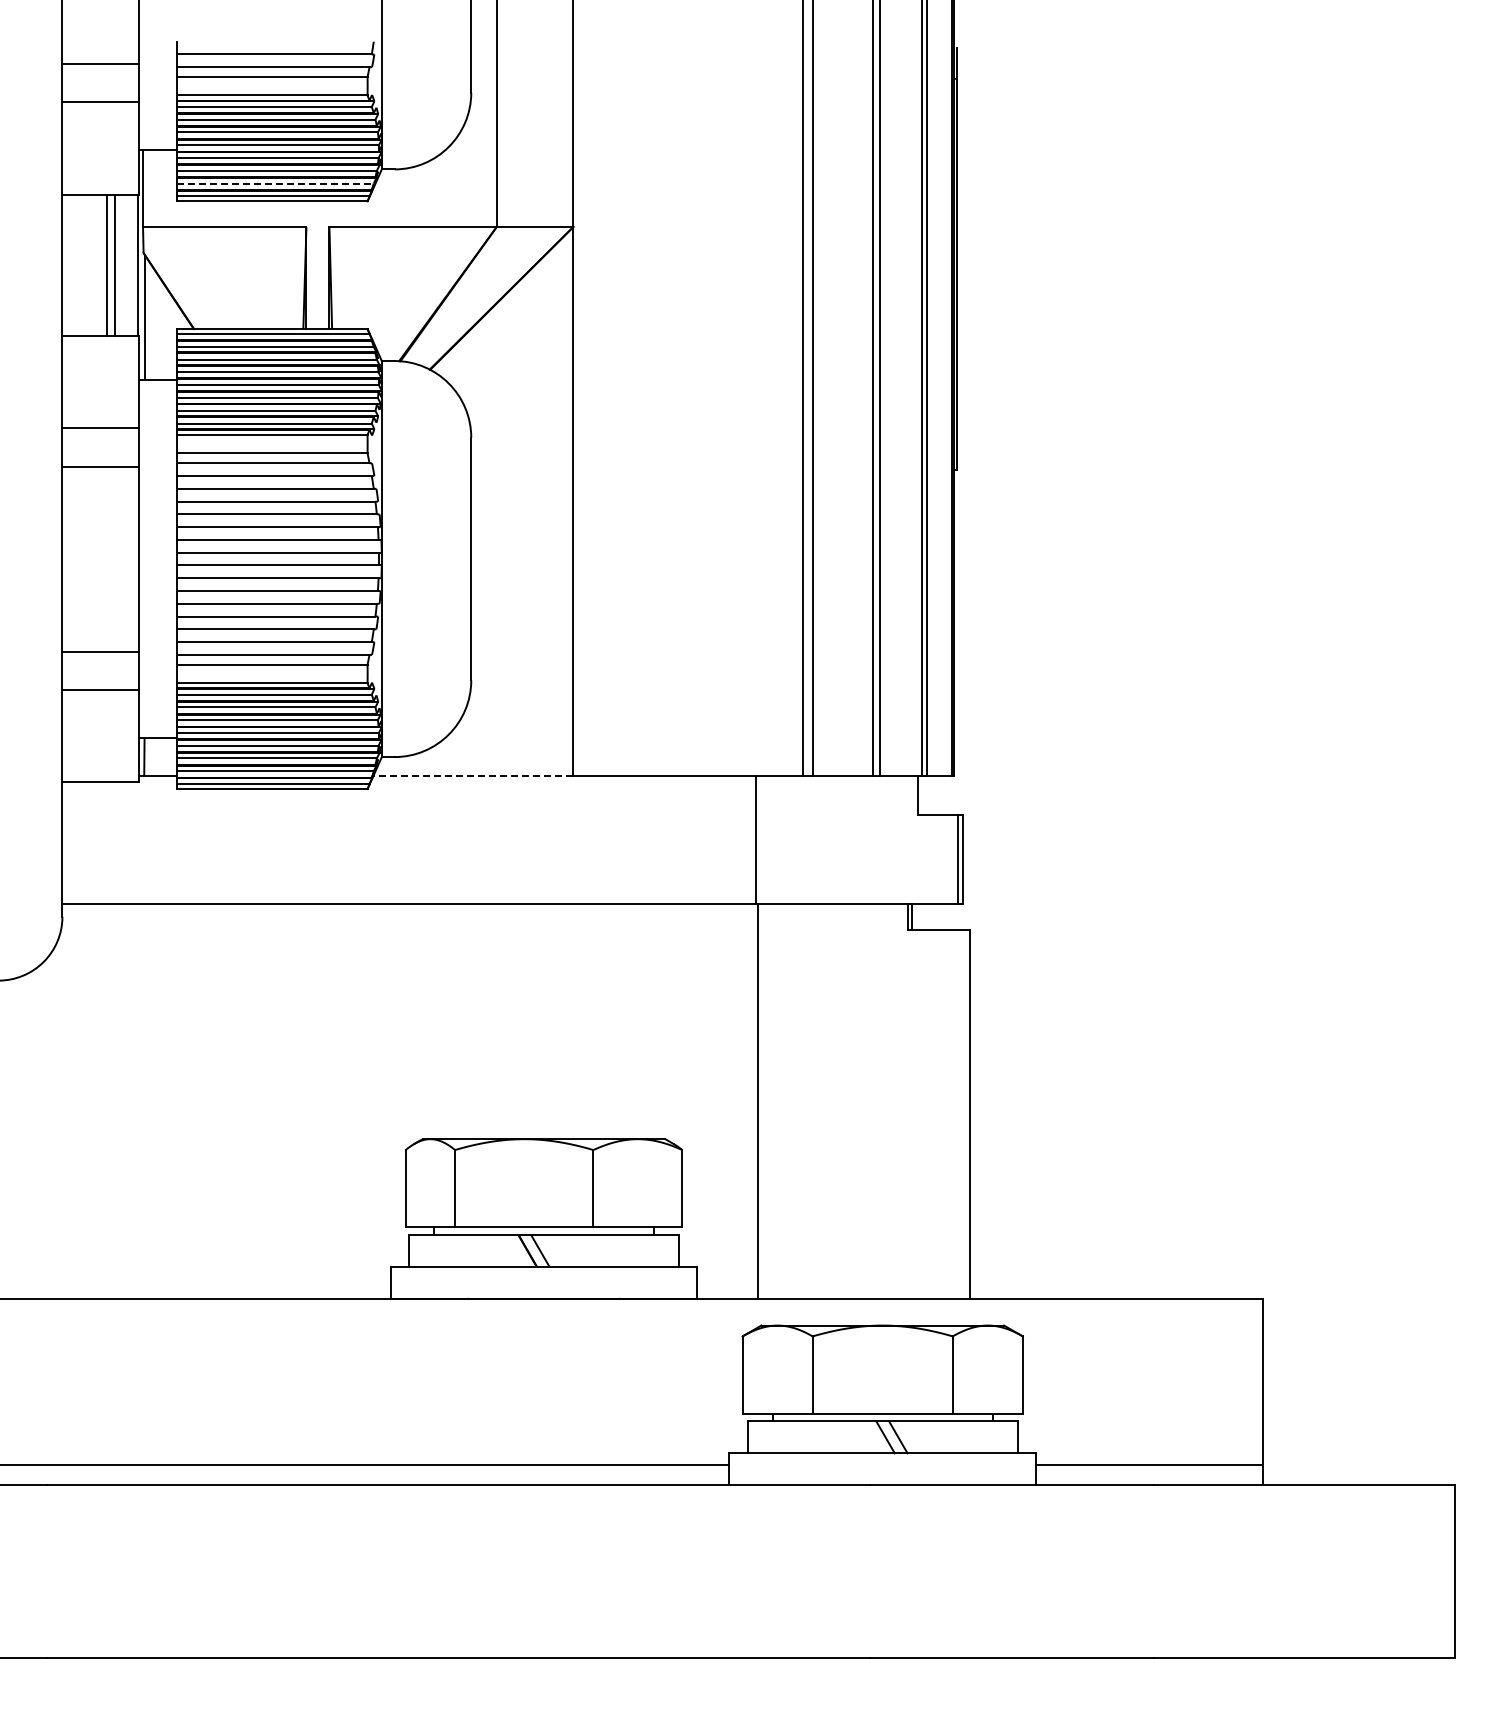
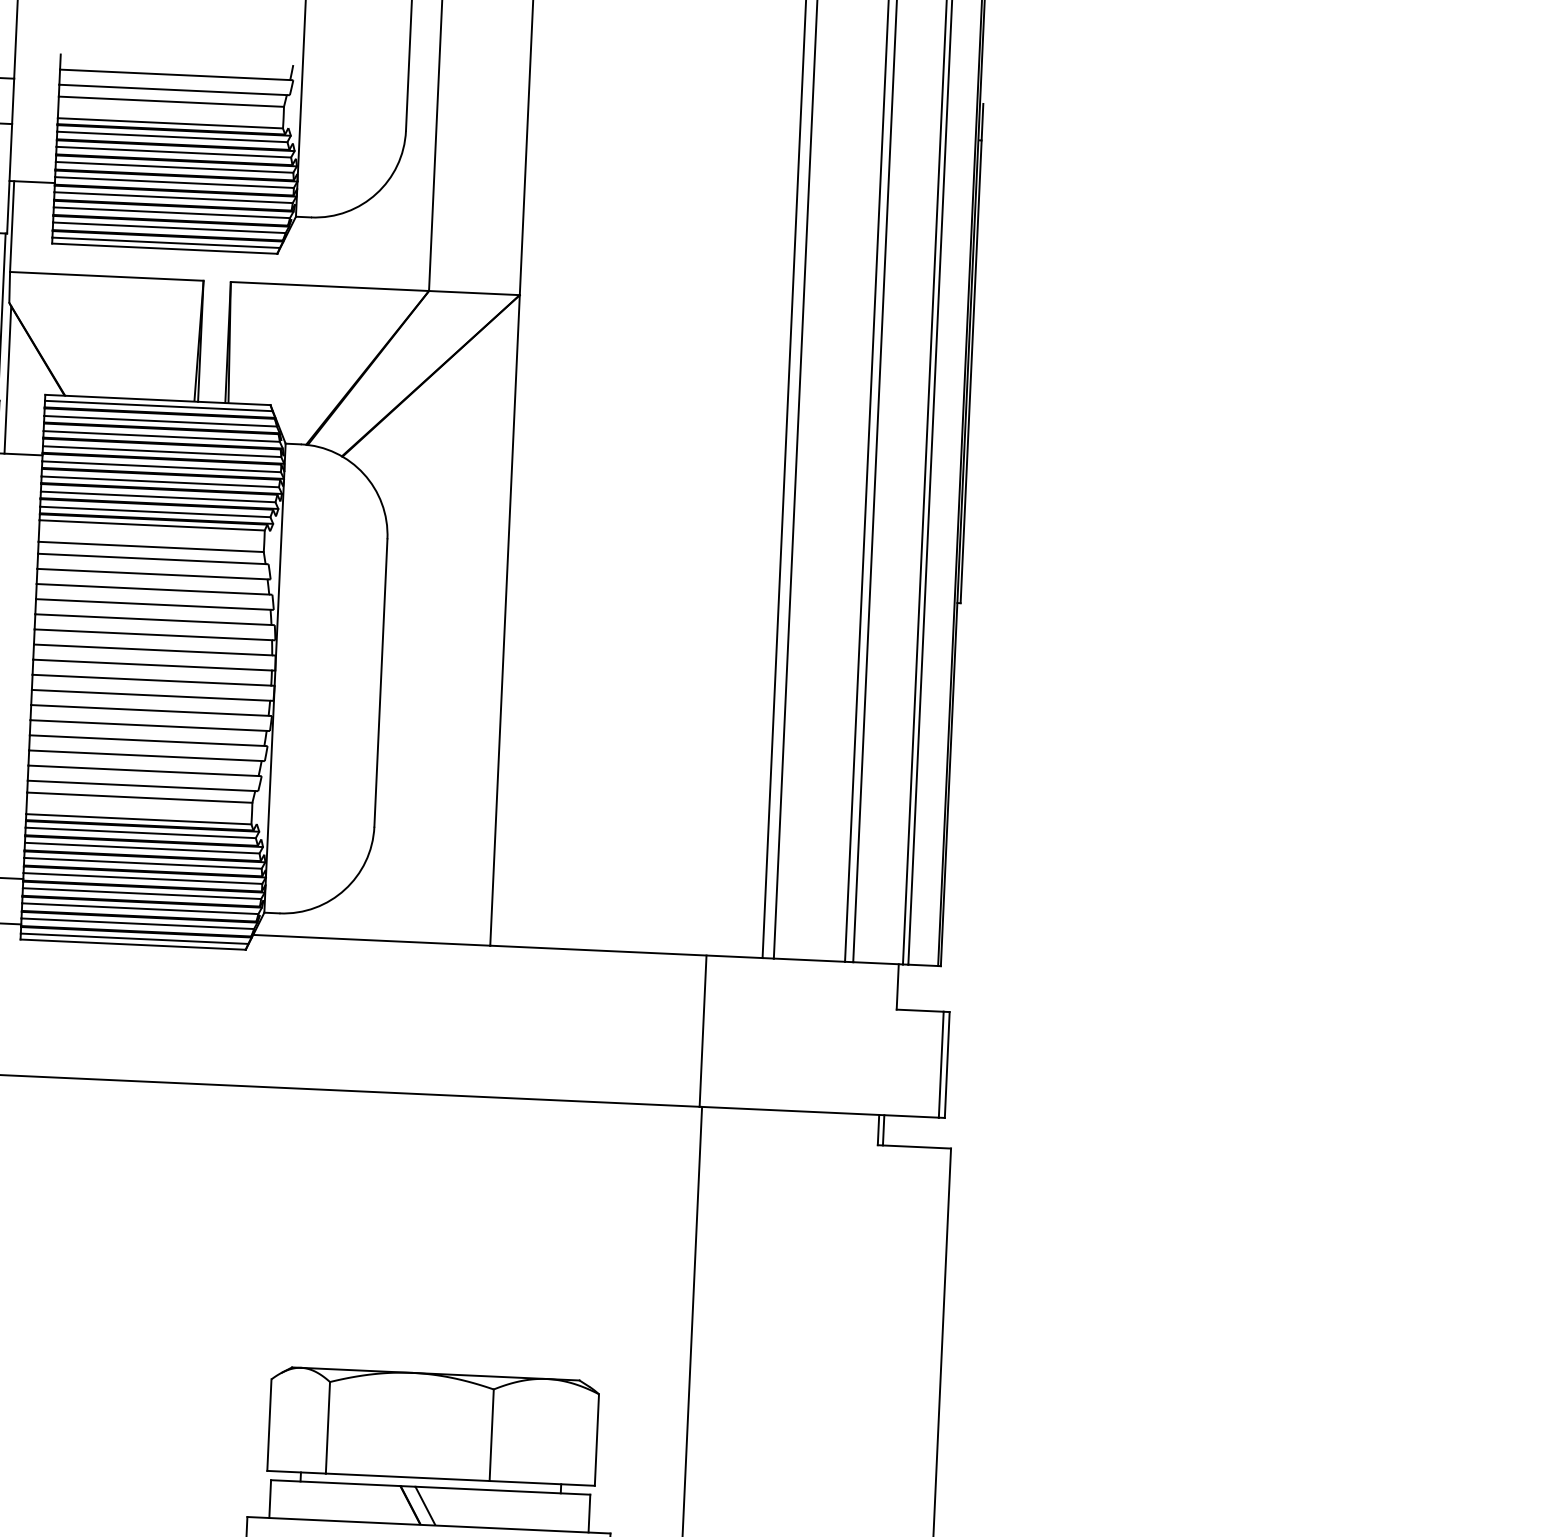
line: (276, 183) -> (170, 227), dashed -> solid
line: (472, 776) -> (370, 940), dashed -> solid

